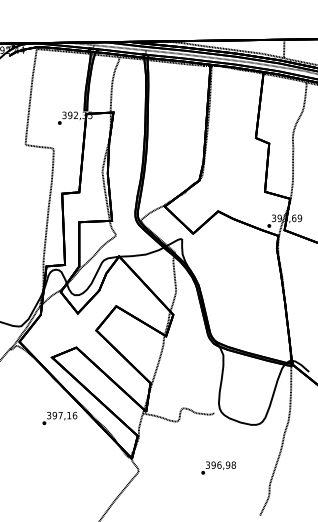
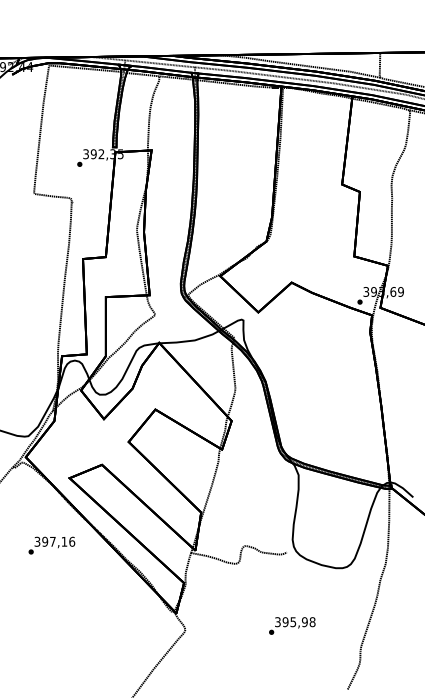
text: (59, 418) -> (51, 545), moved
text: (219, 465) -> (293, 622), 396,98 -> 395,98

